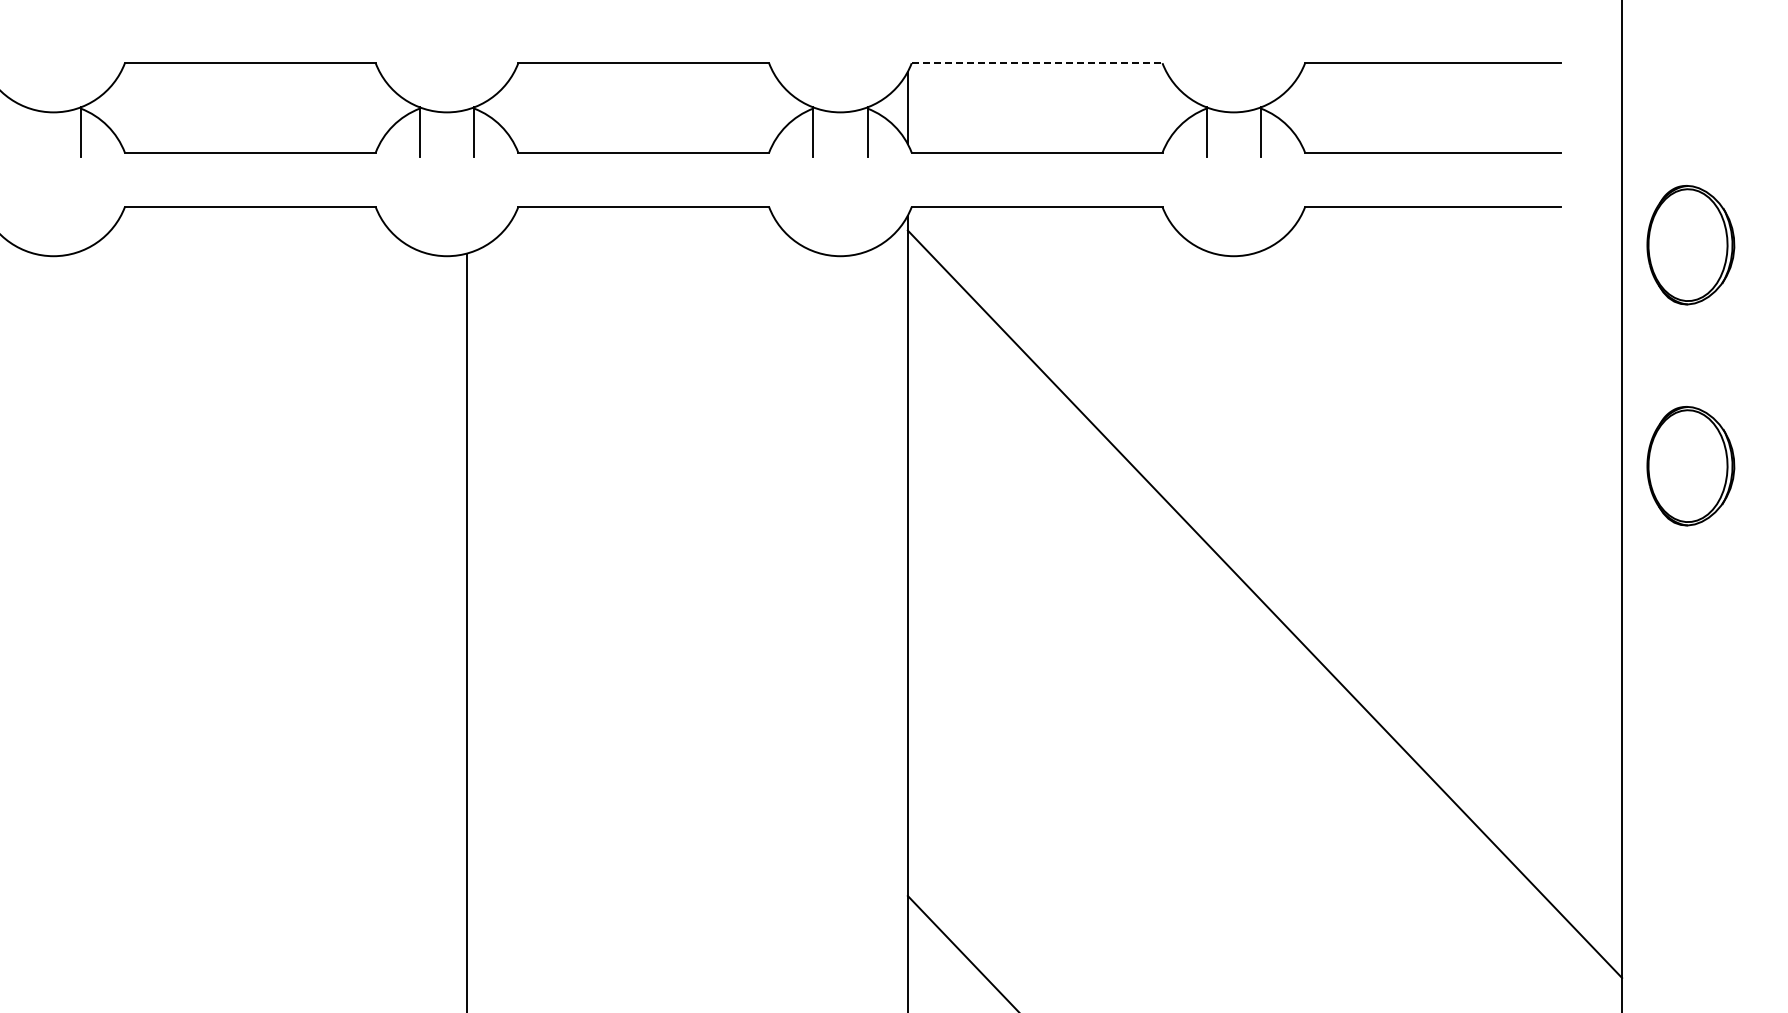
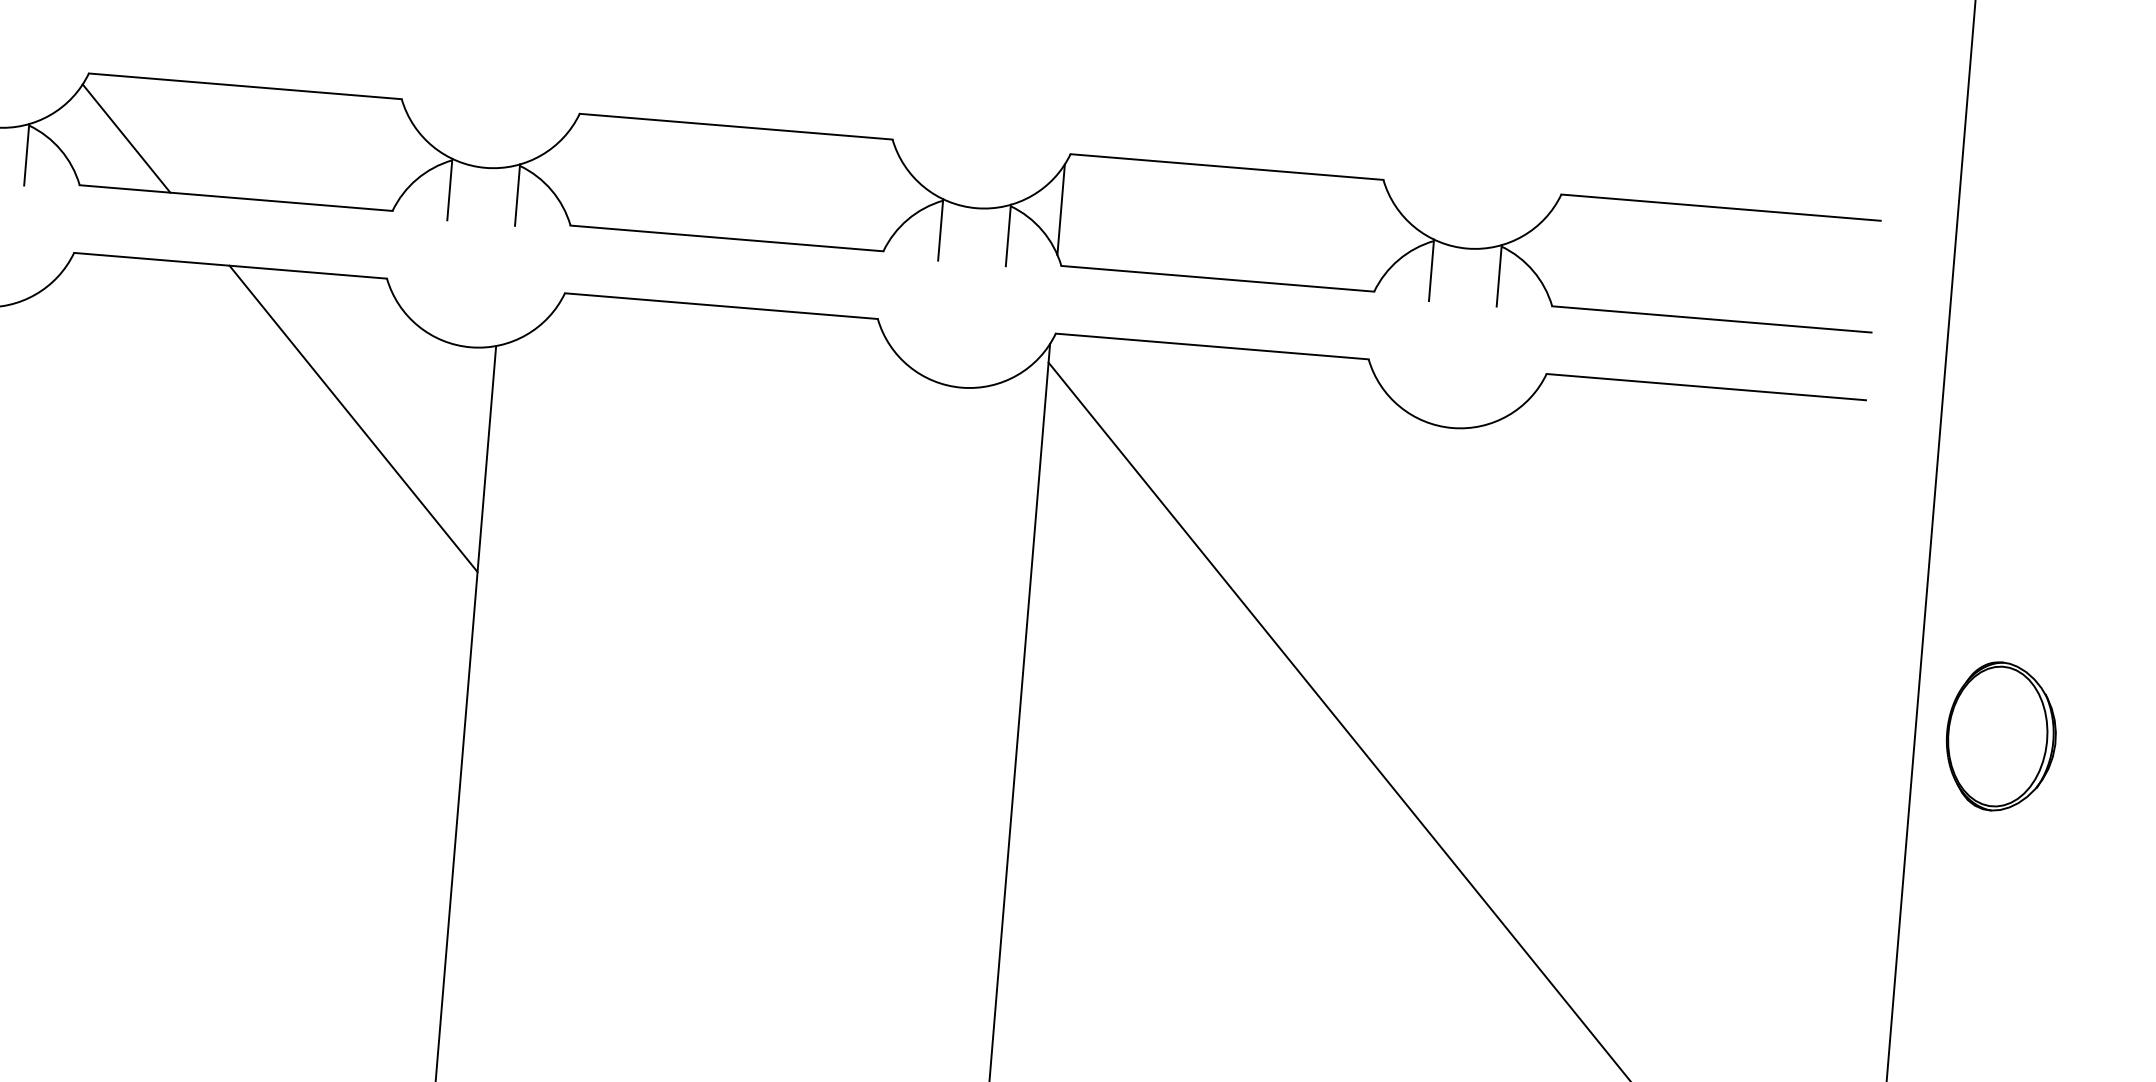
line: (1037, 63) -> (1227, 167), dashed -> solid
line: (158, 112) -> (125, 138), added
part: (1690, 245) -> (2023, 461), removed
line: (358, 320) -> (353, 418), added

